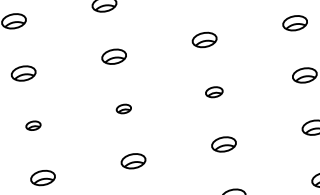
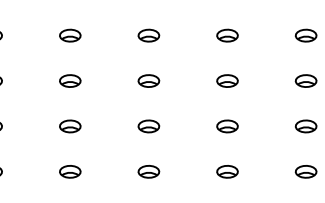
part: (214, 92) -> (227, 126), size x1.43
part: (123, 109) -> (148, 126), size x1.67
part: (33, 125) -> (70, 126), size x1.67

